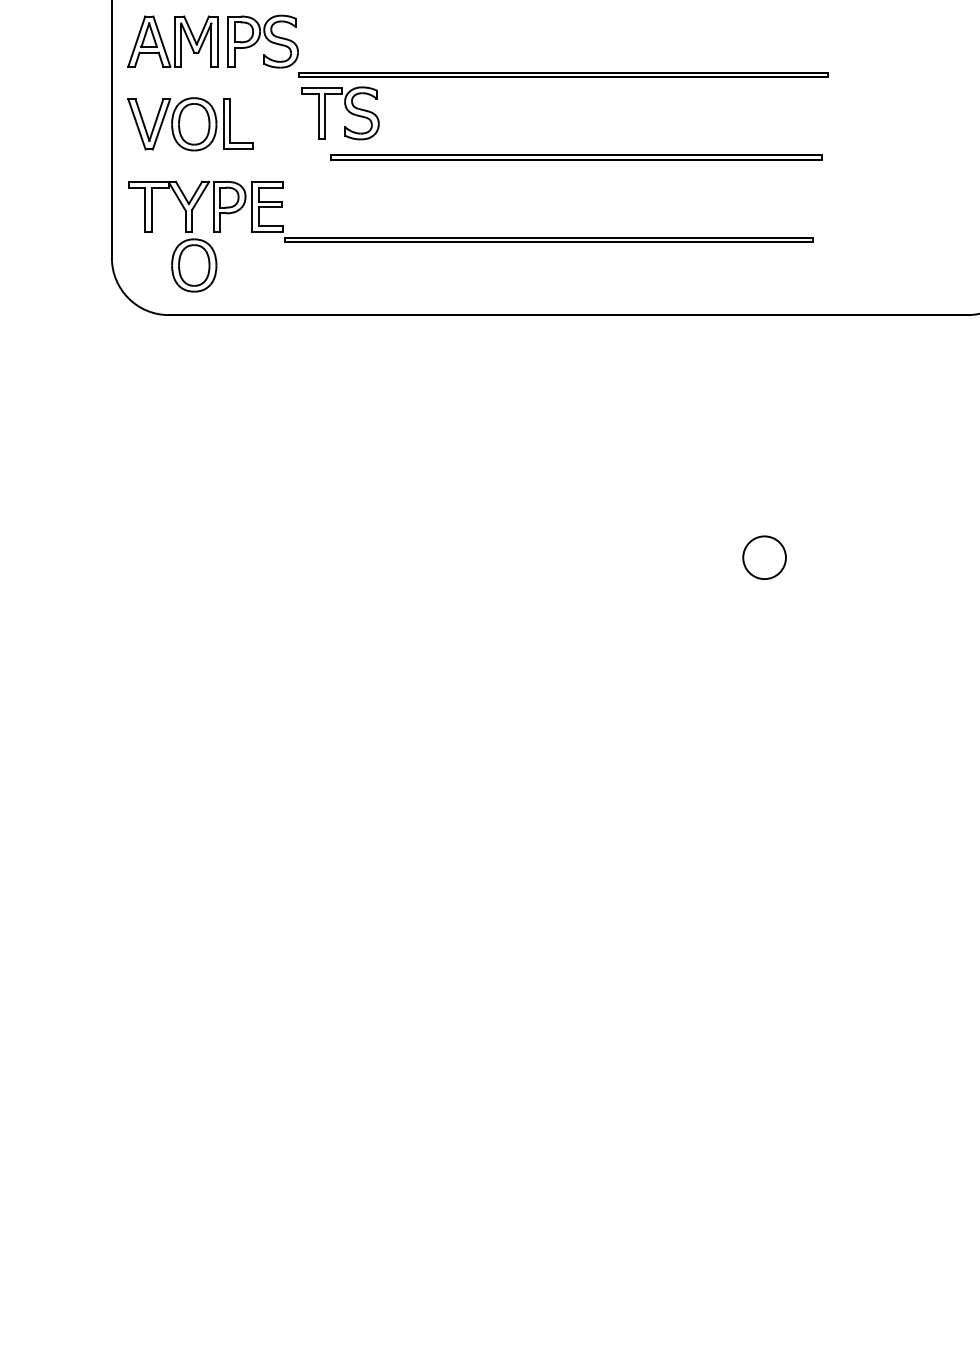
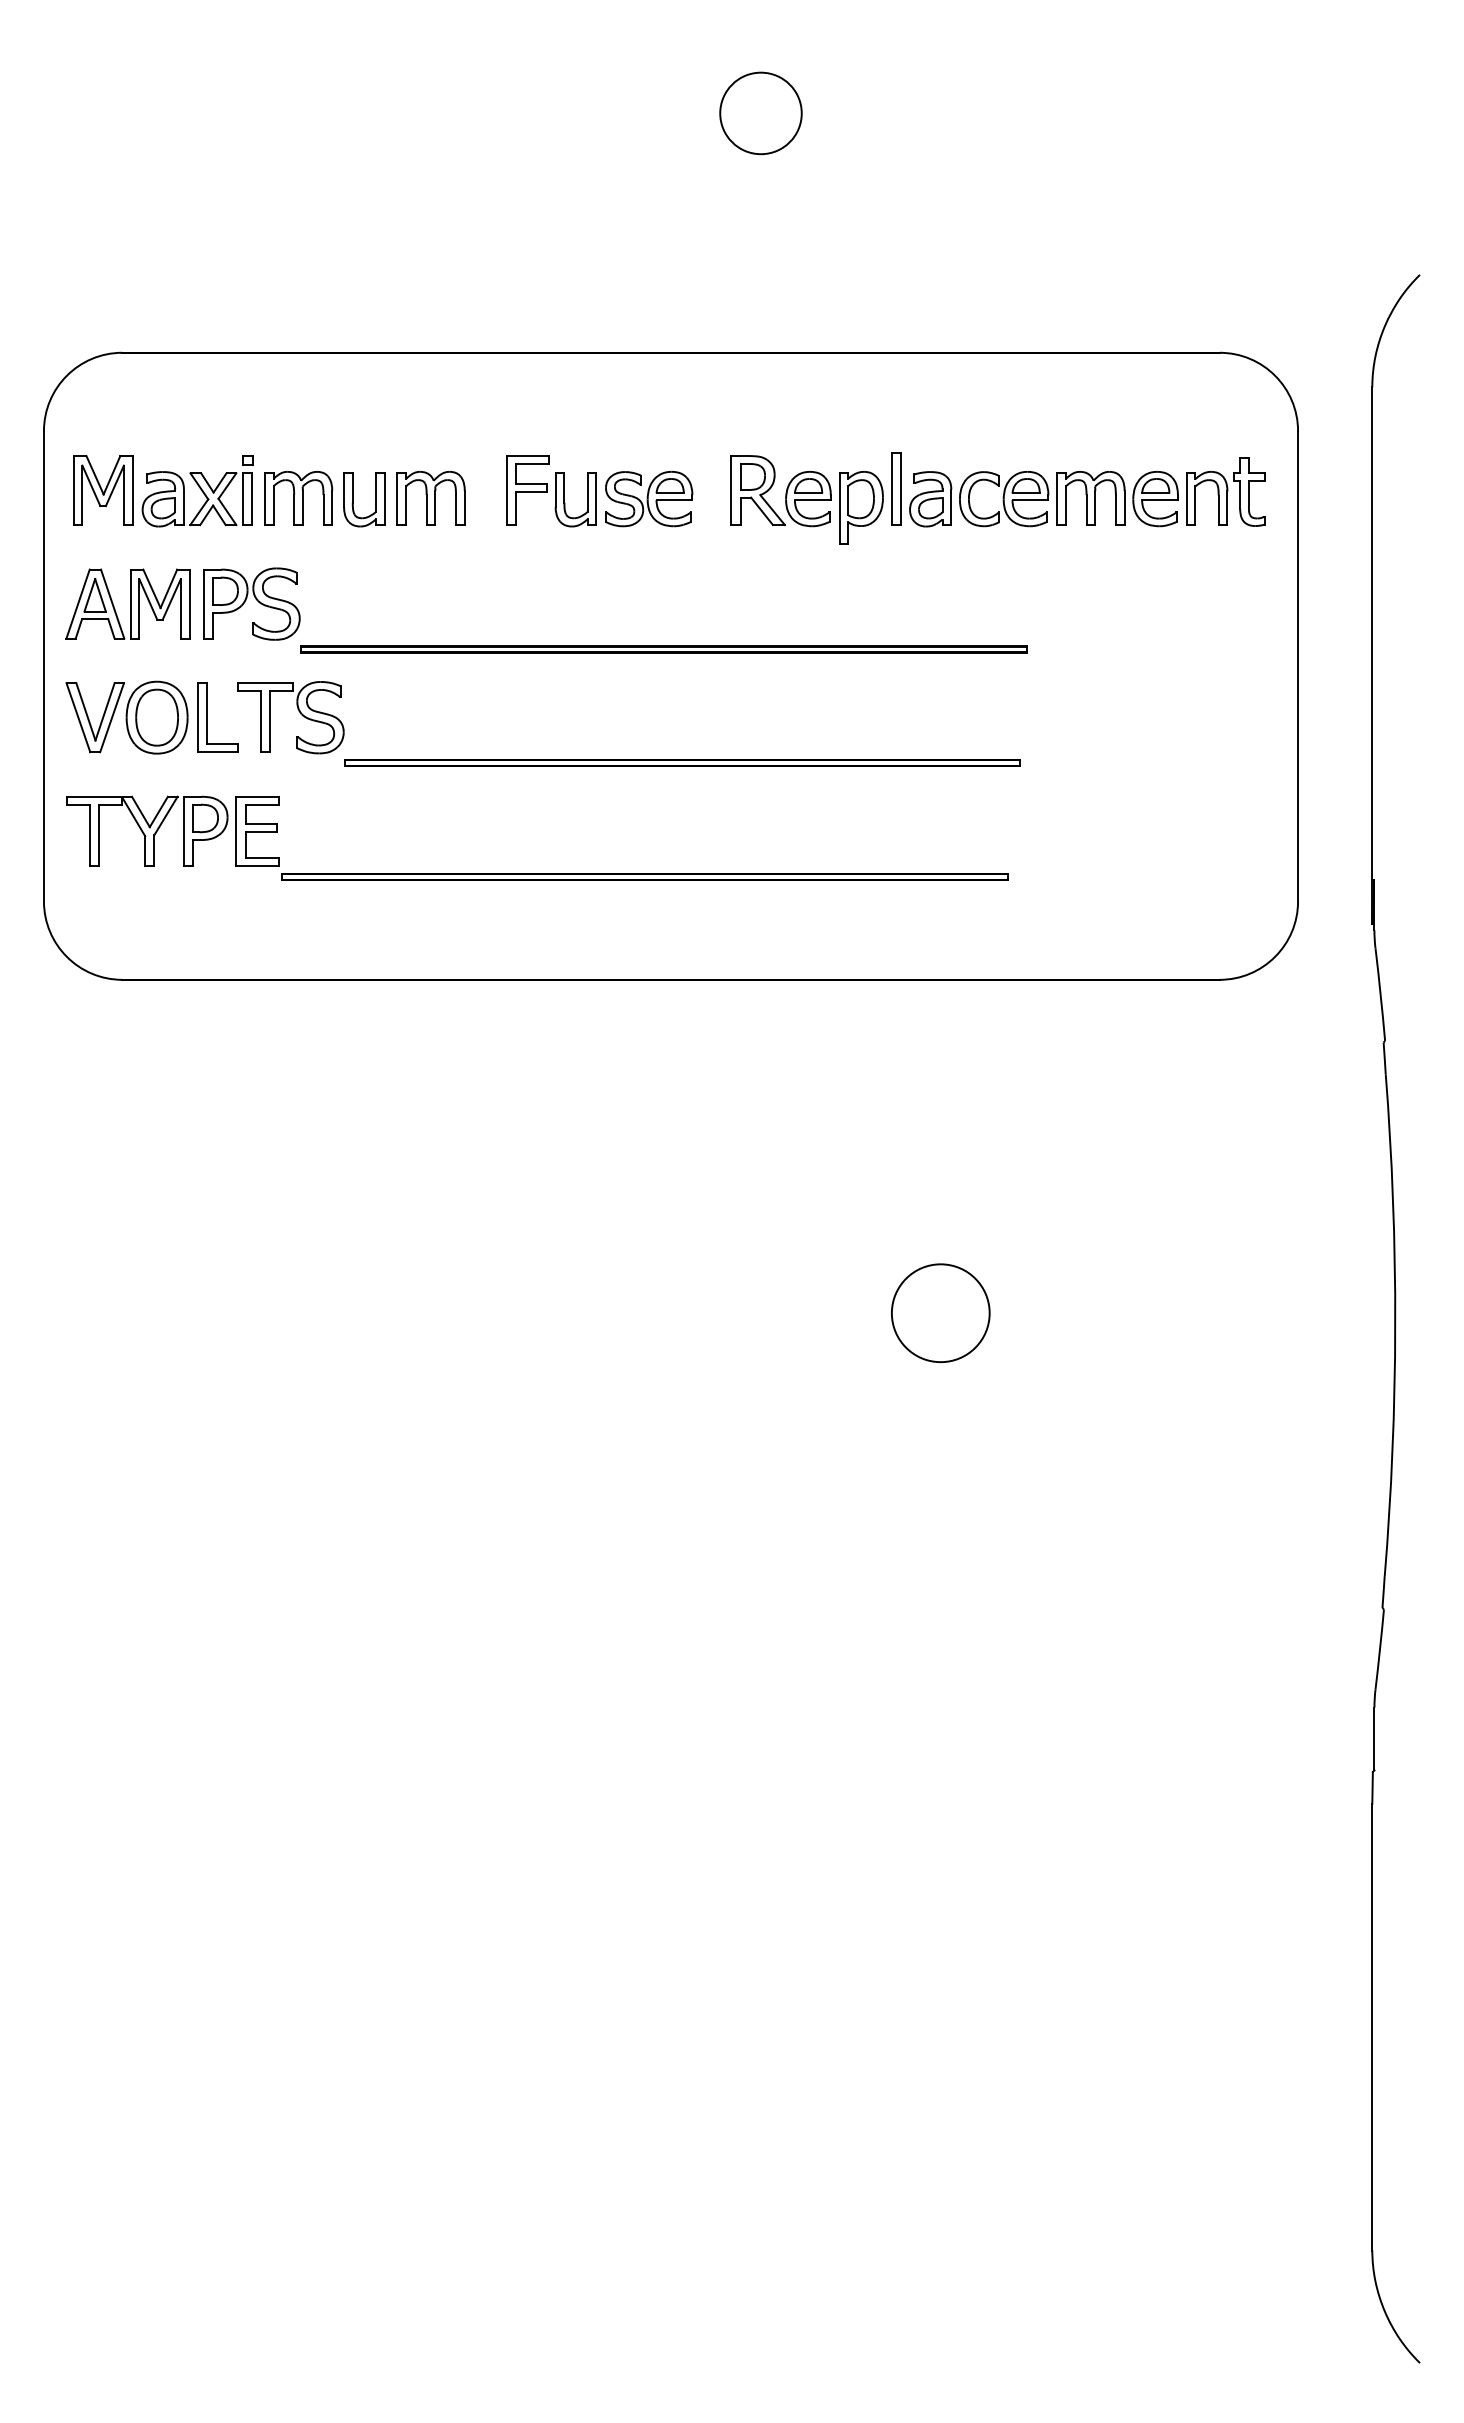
part: (345, 108) -> (298, 711), moved
part: (193, 265) -> (156, 911), removed
circle: (764, 557) -> (940, 1313), size x1.67

